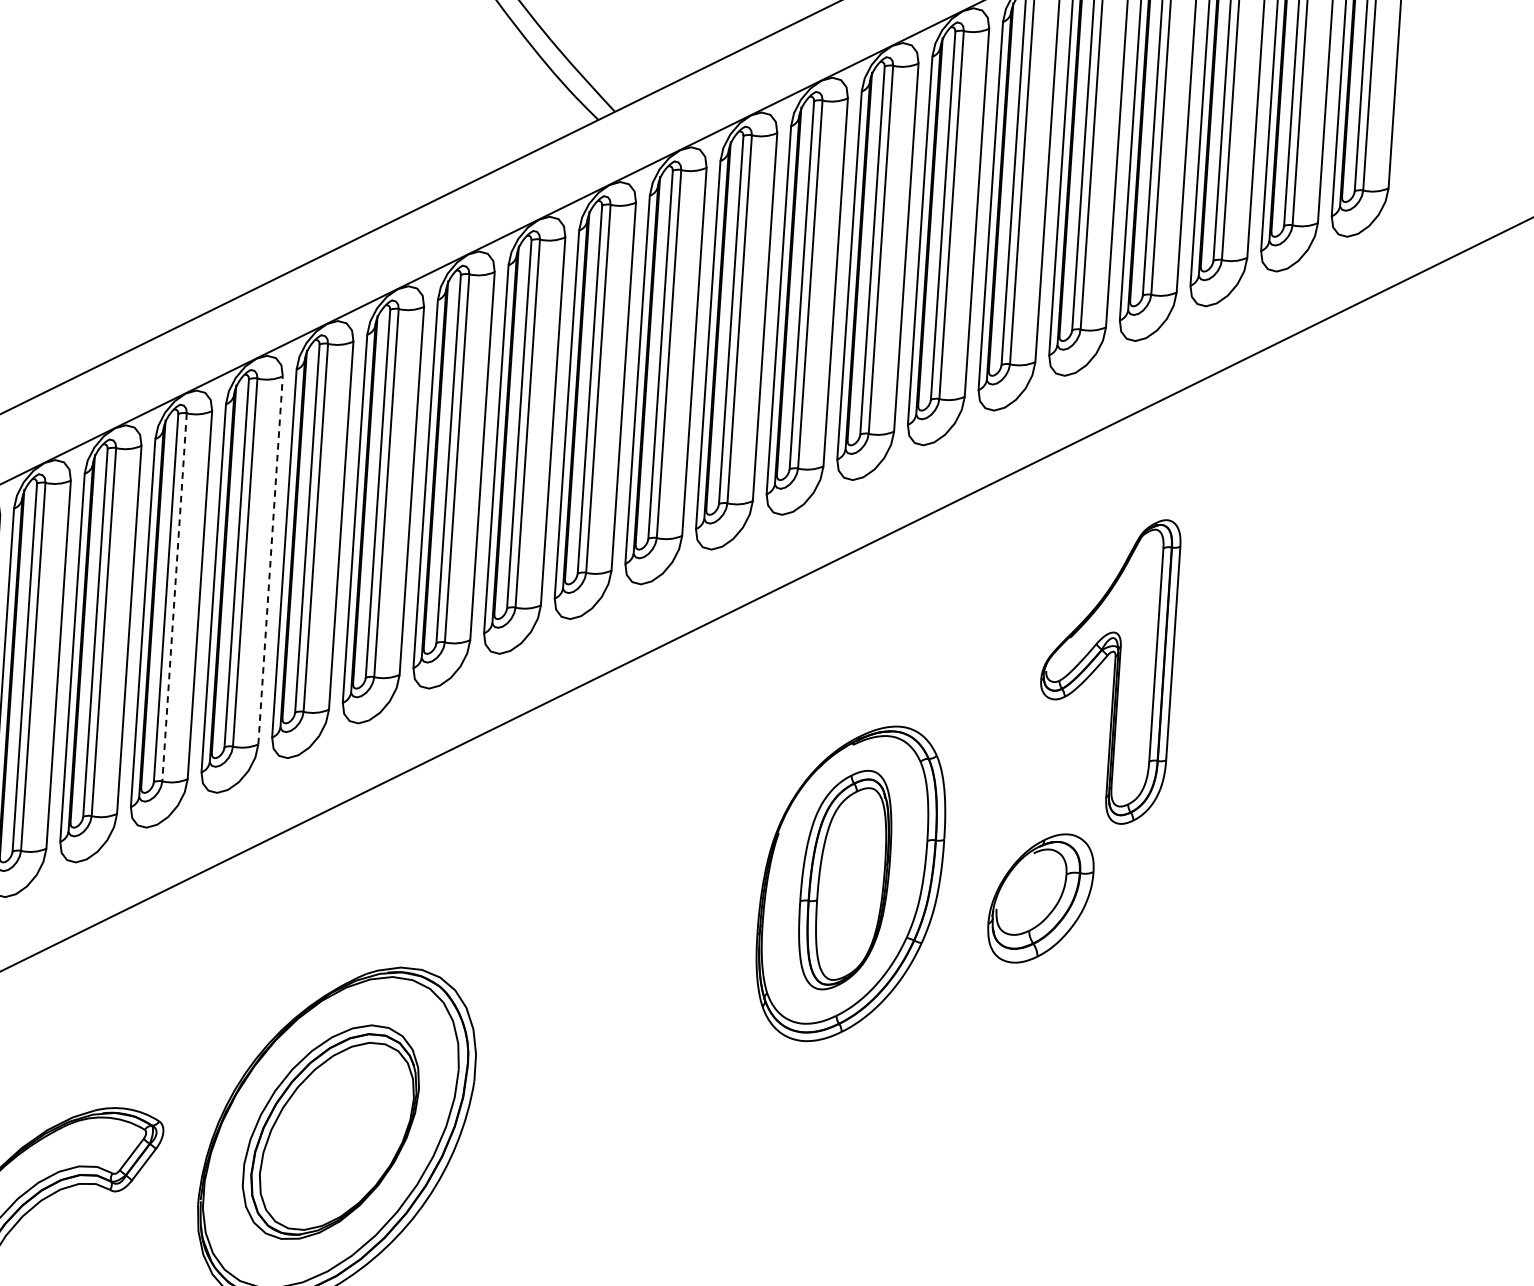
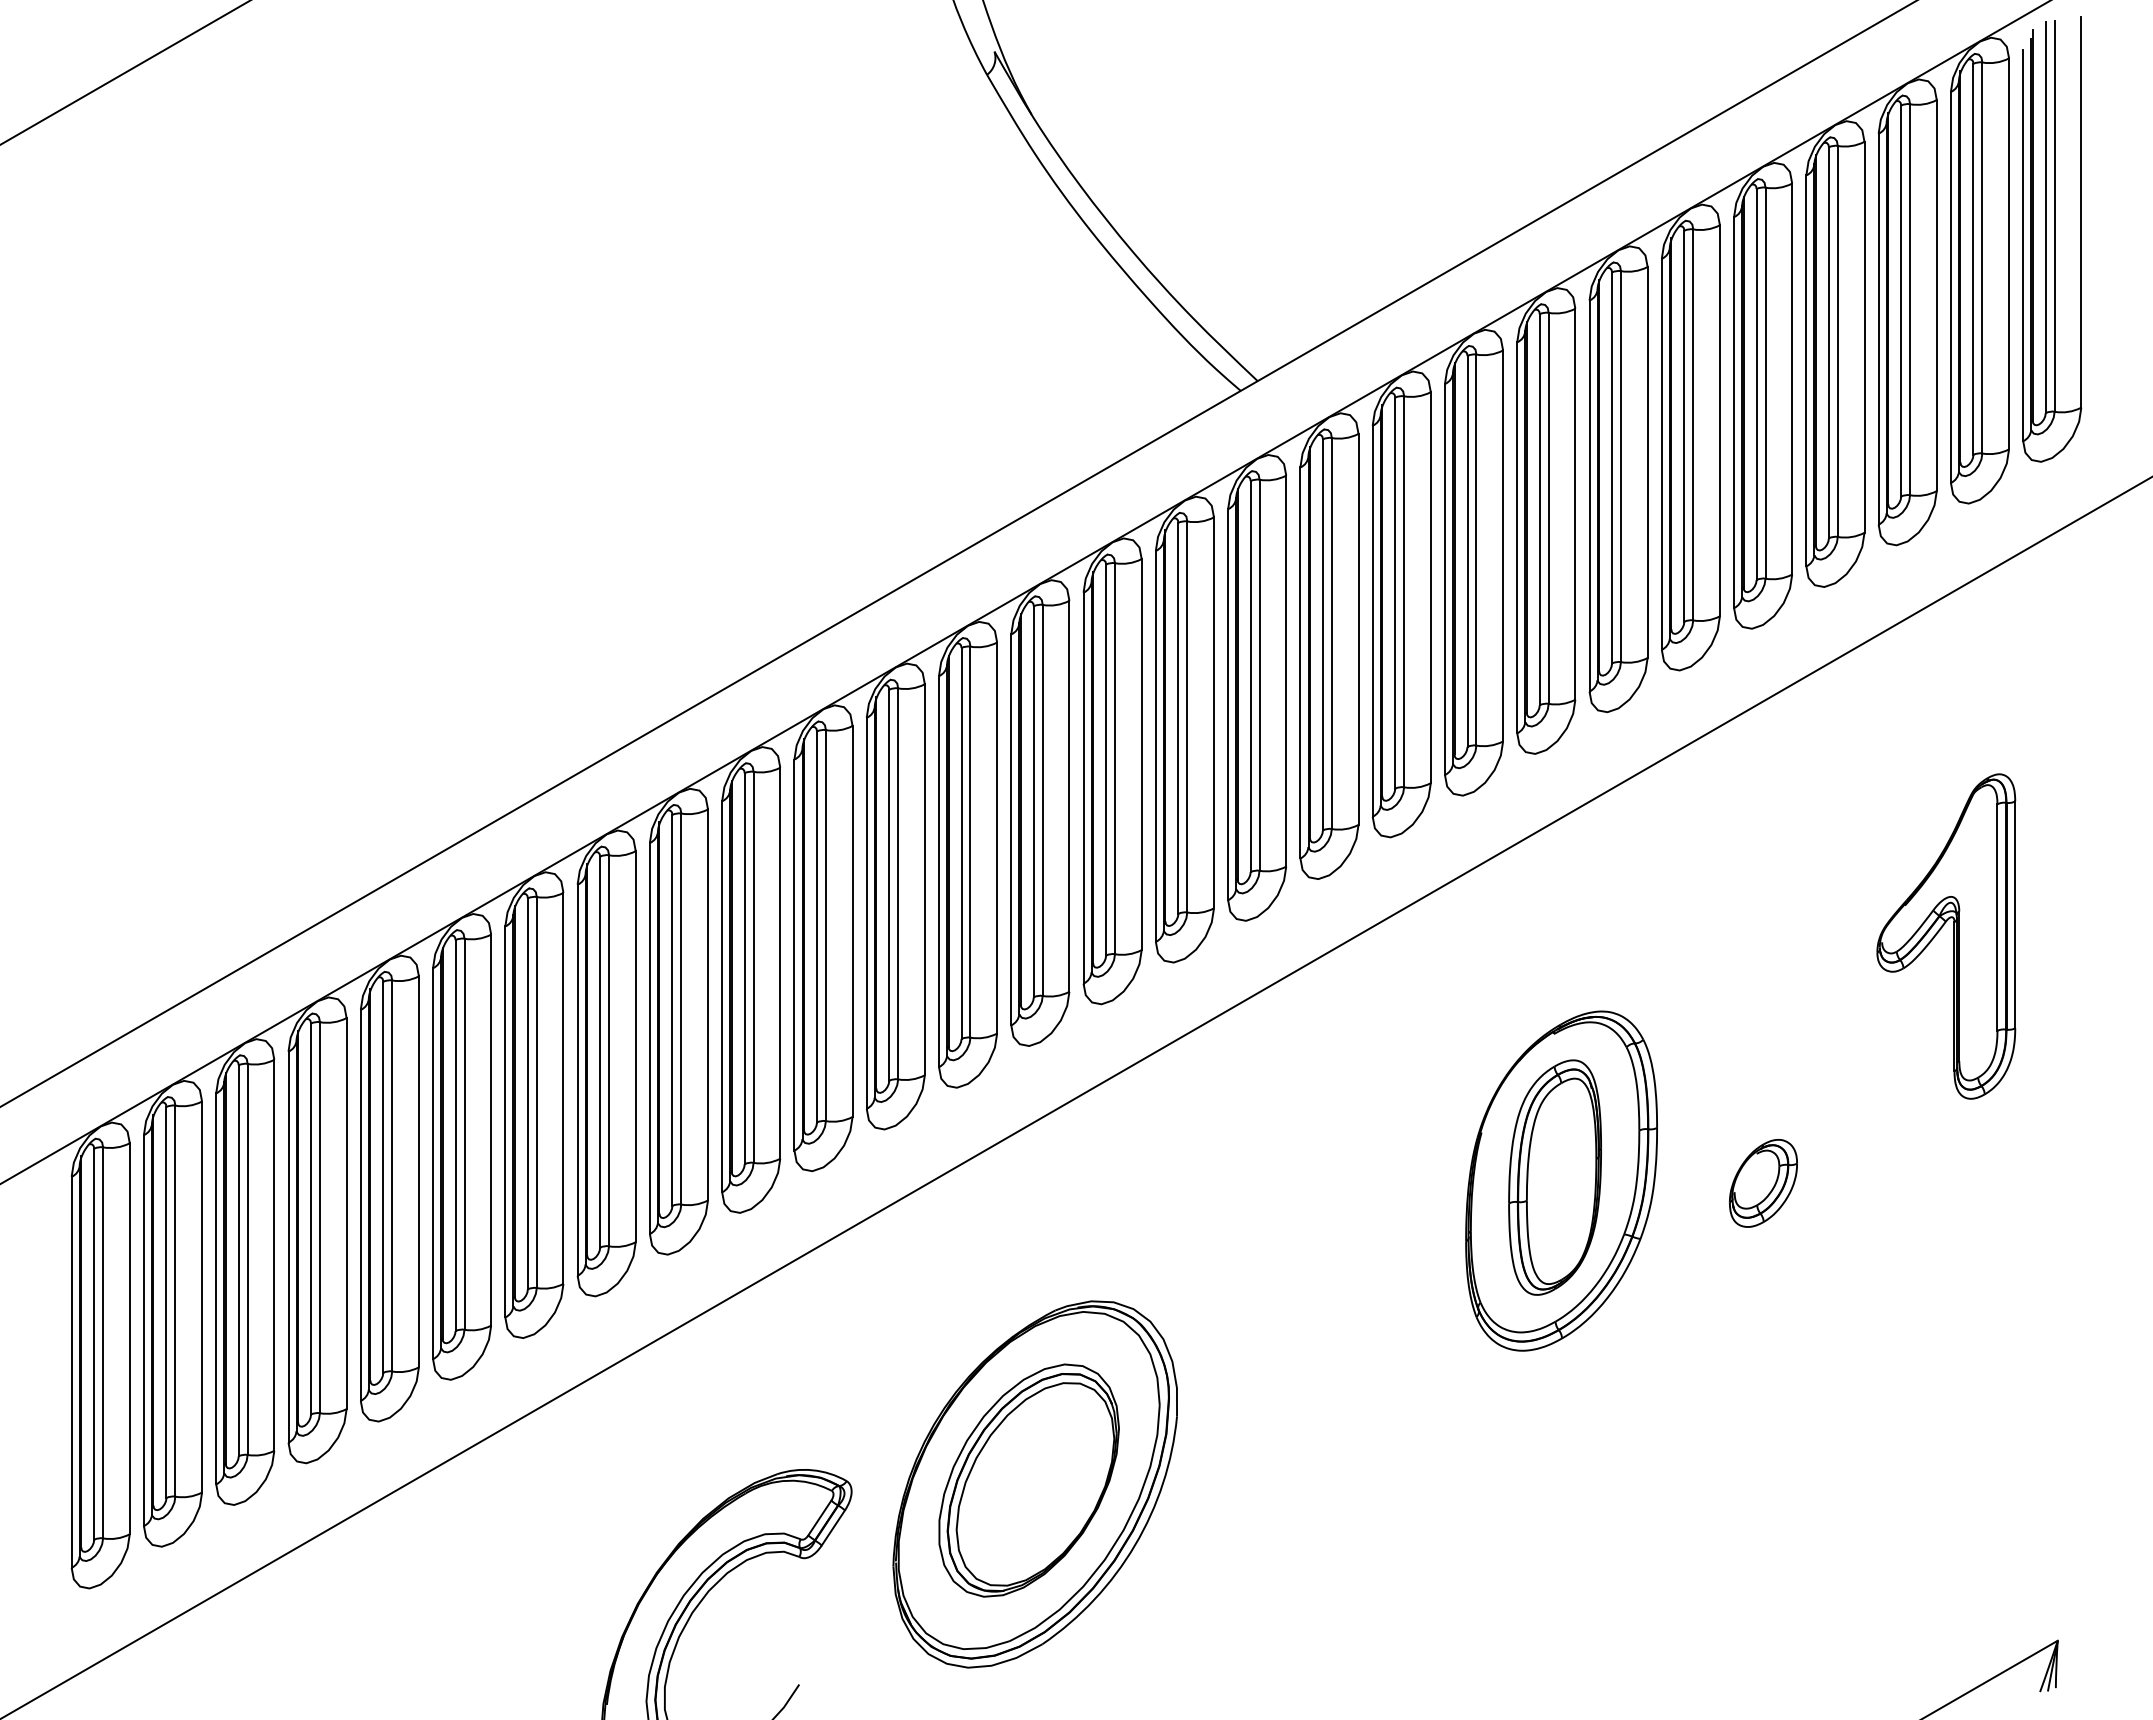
line: (270, 560) -> (924, 879), dashed -> solid
line: (174, 597) -> (825, 925), dashed -> solid
part: (1113, 670) -> (1953, 936), moved
part: (1040, 898) -> (1763, 1183), size x0.62

